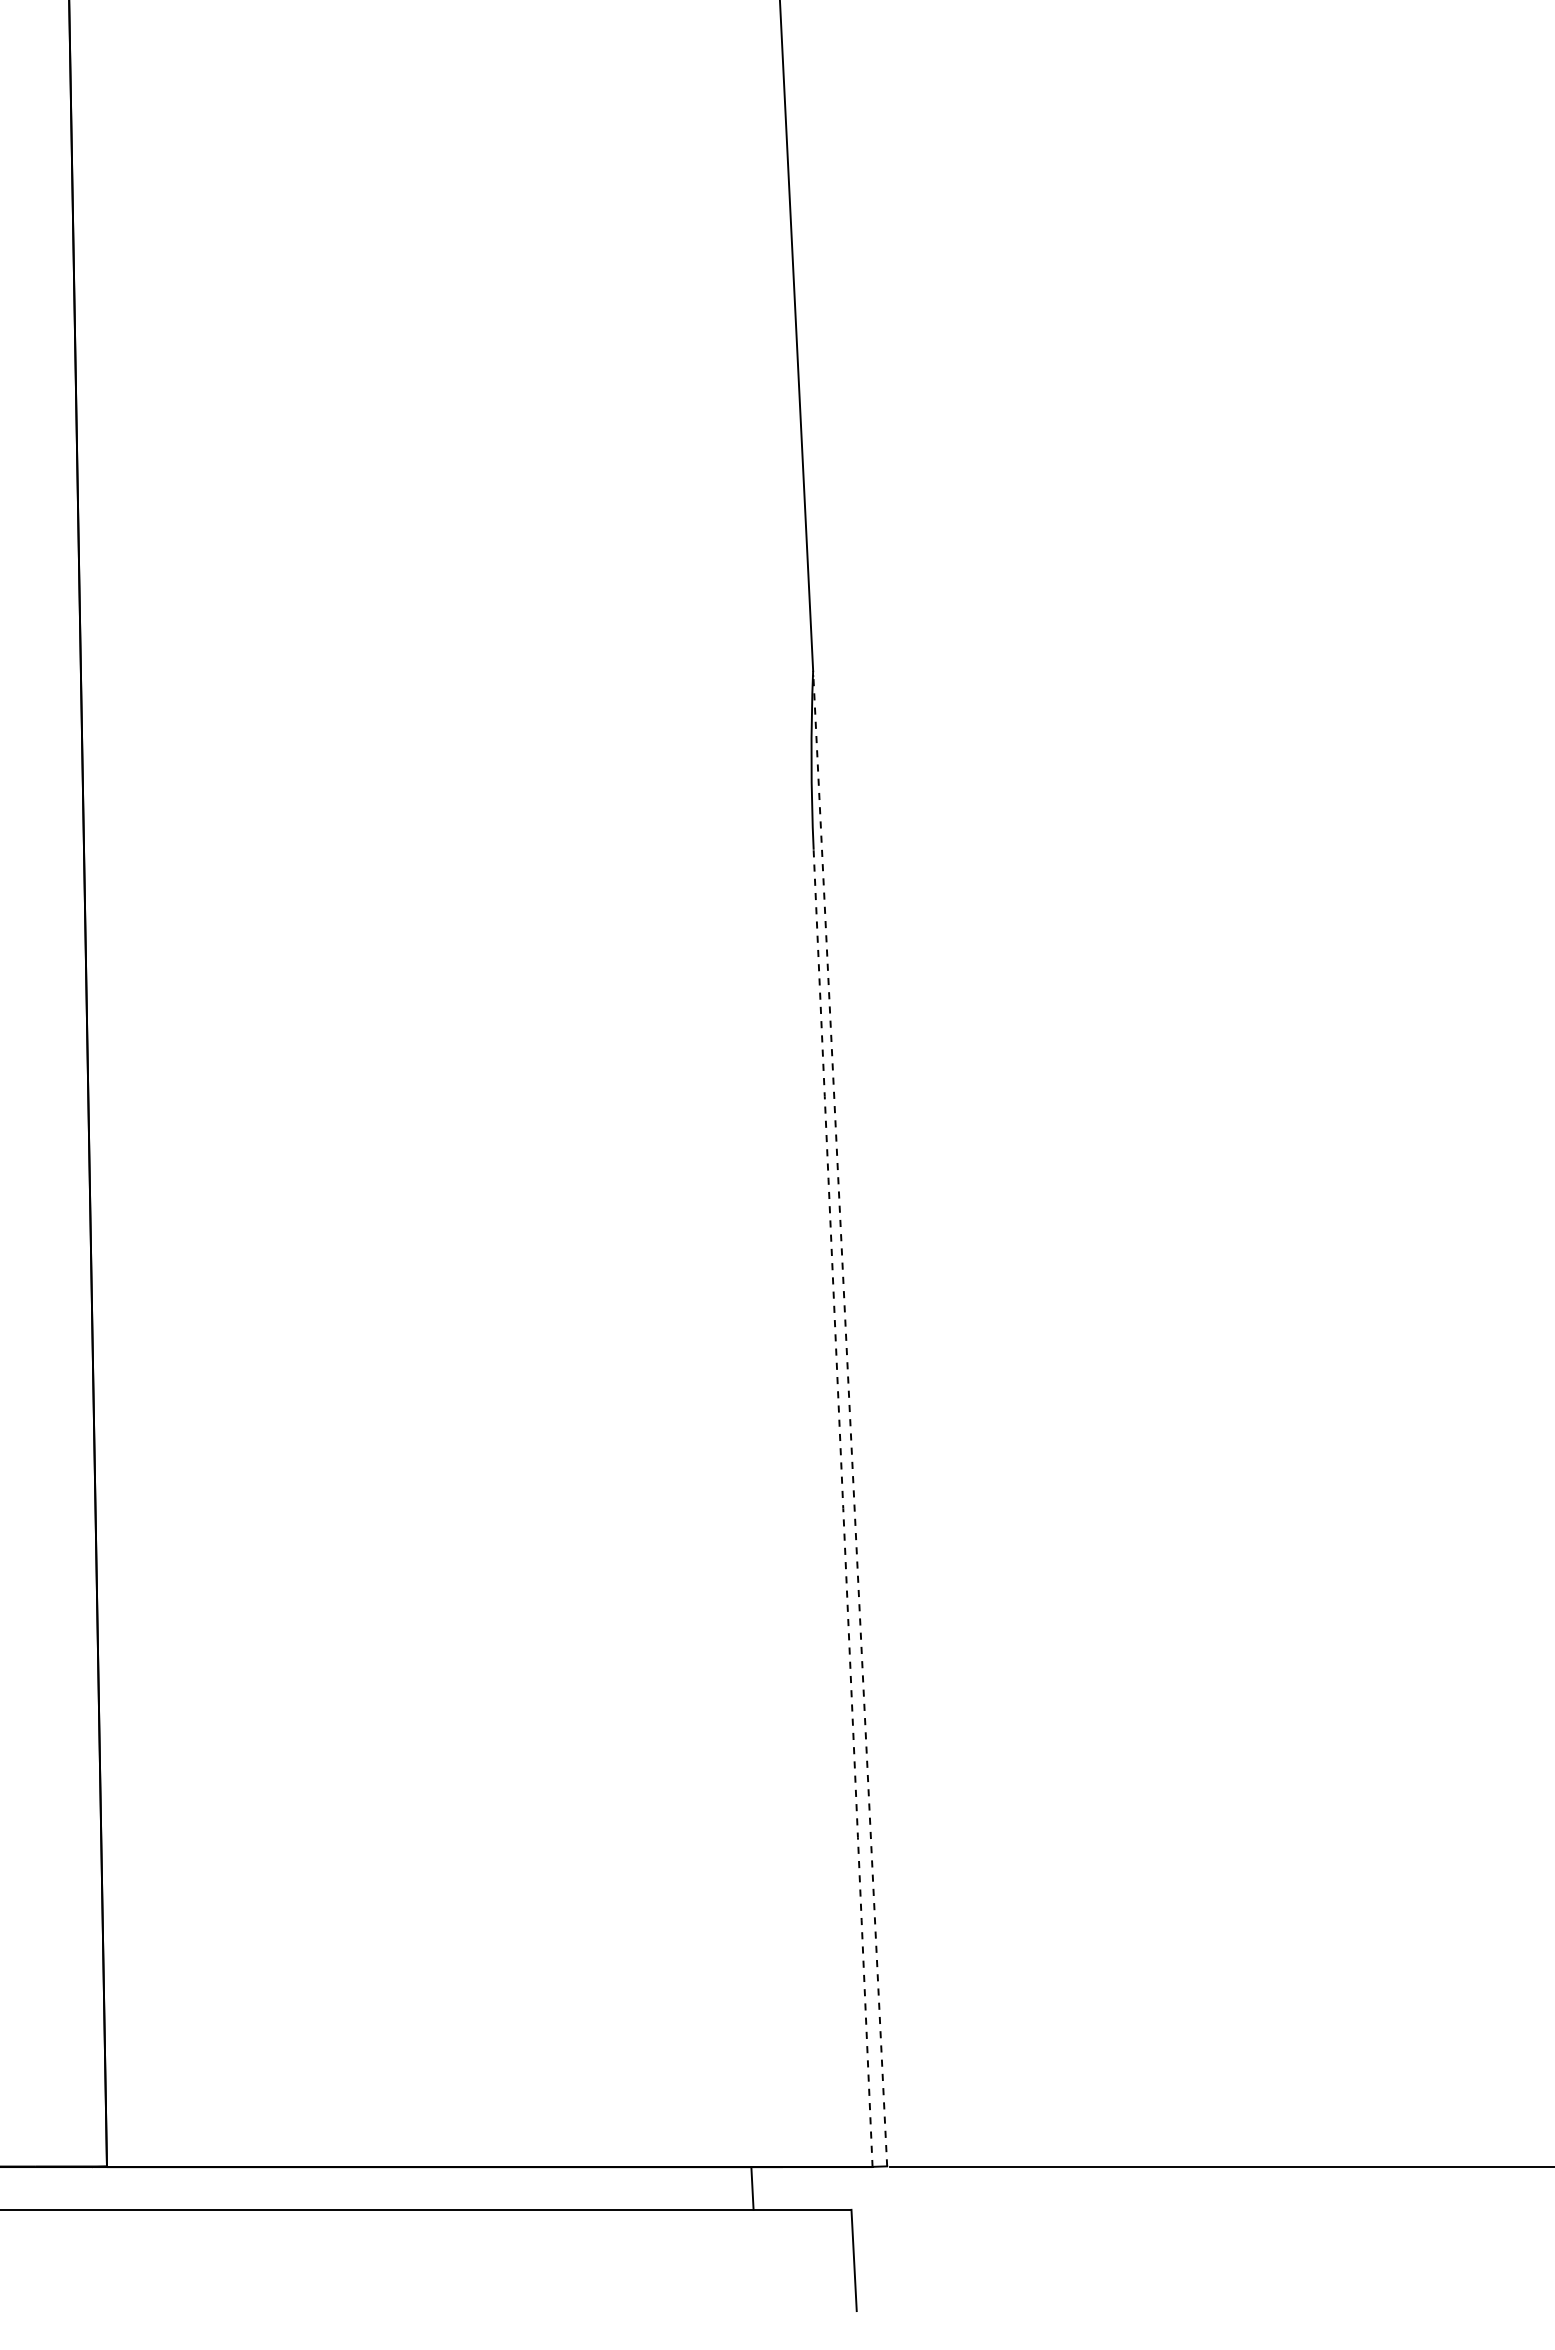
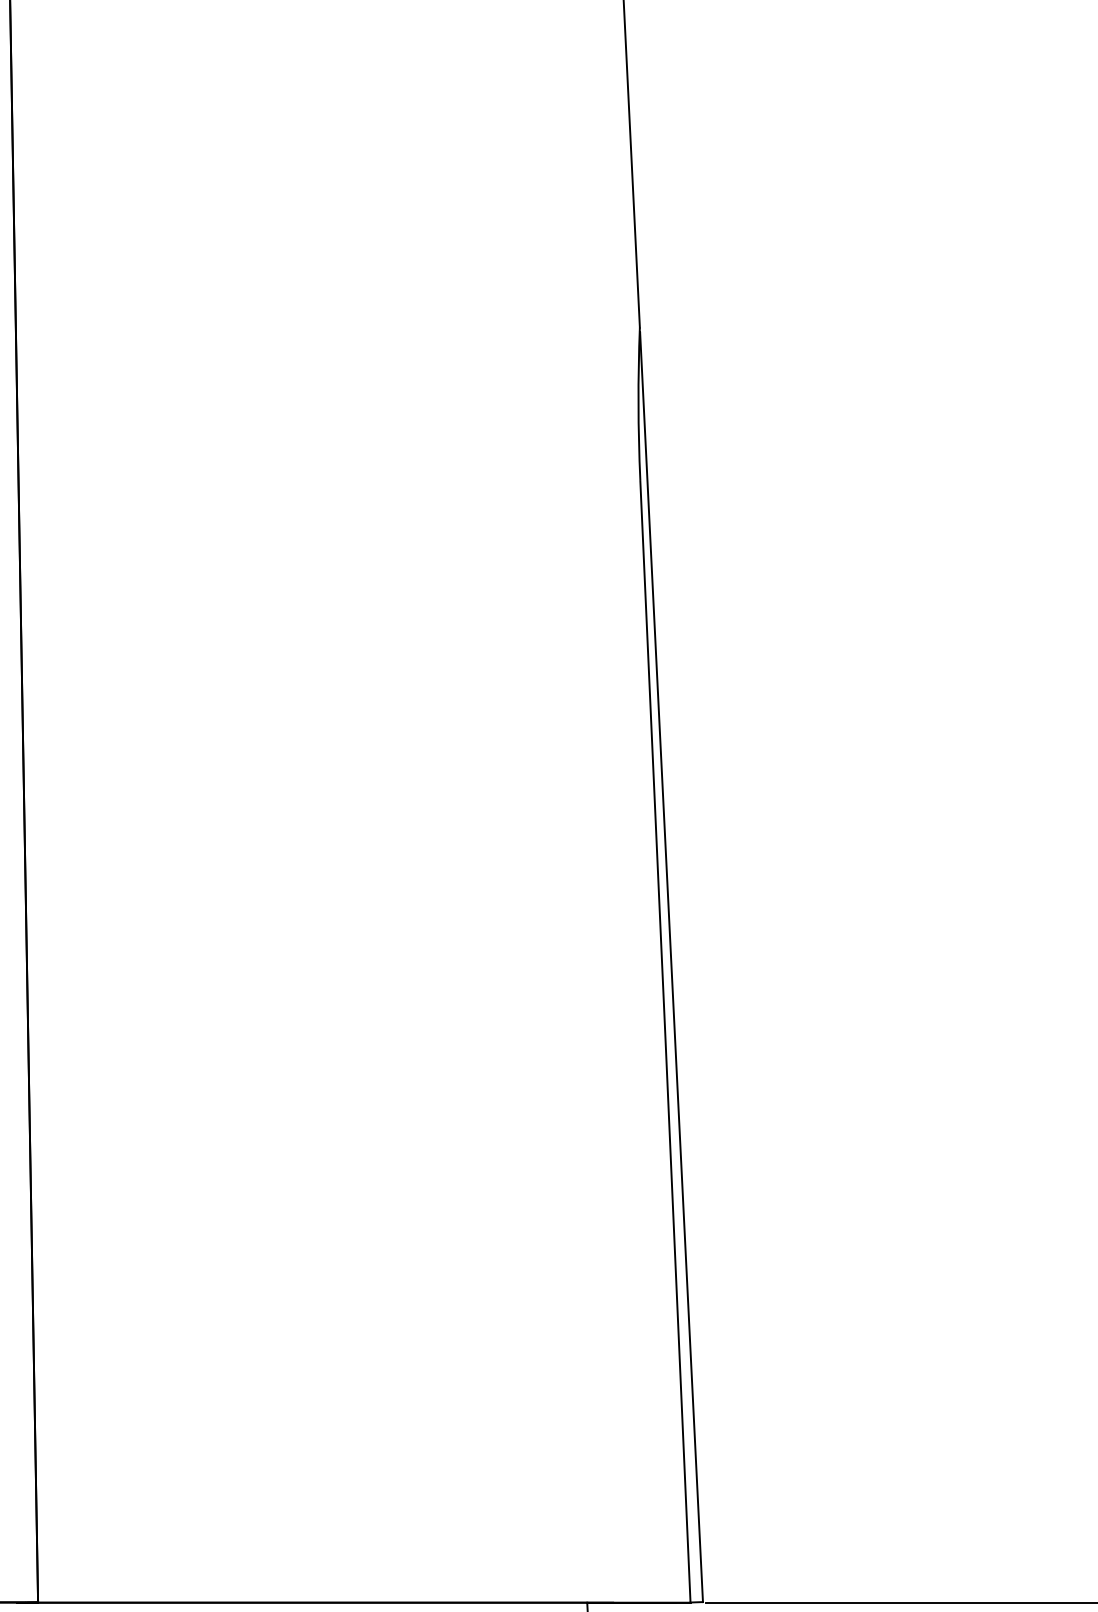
line: (850, 1421) -> (671, 967), dashed -> solid
arc: (843, 1508) -> (665, 1041), dashed -> solid

